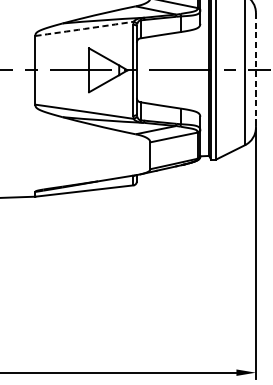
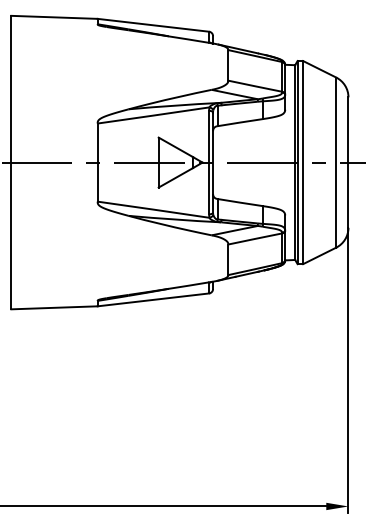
arc: (84, 28) -> (153, 115), dashed -> solid
line: (255, 71) -> (348, 163), dashed -> solid

